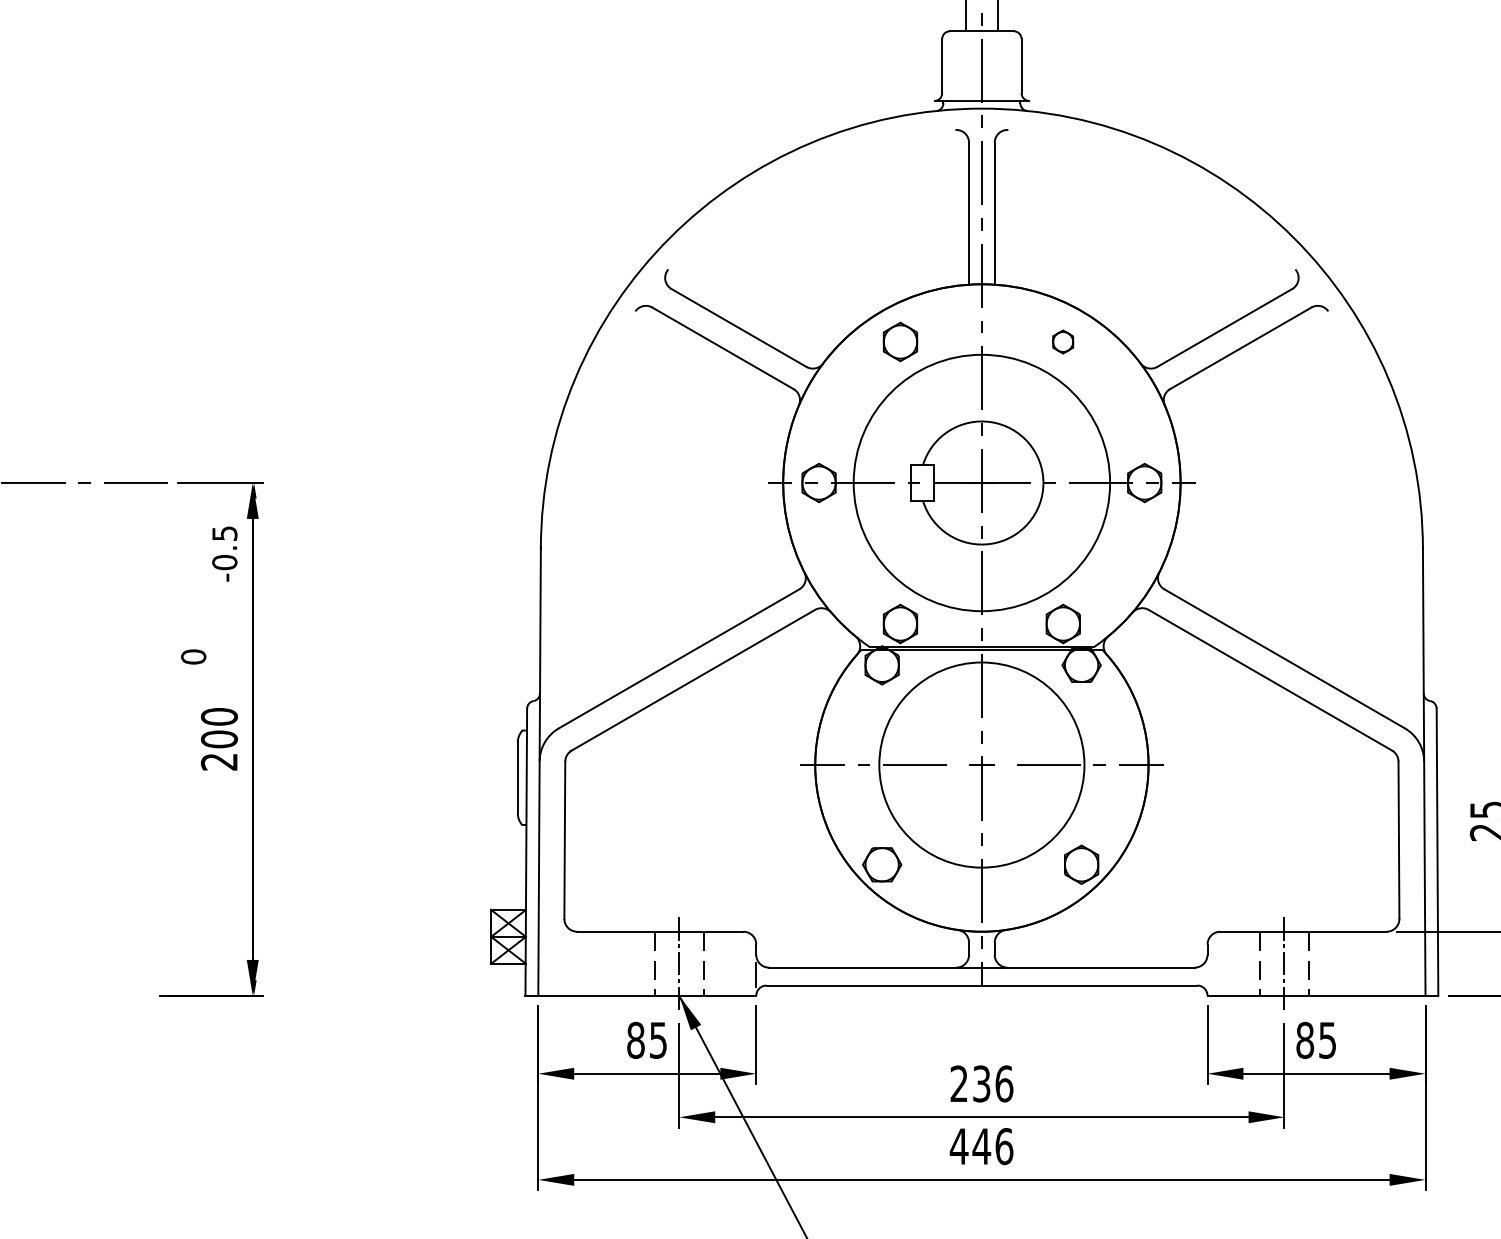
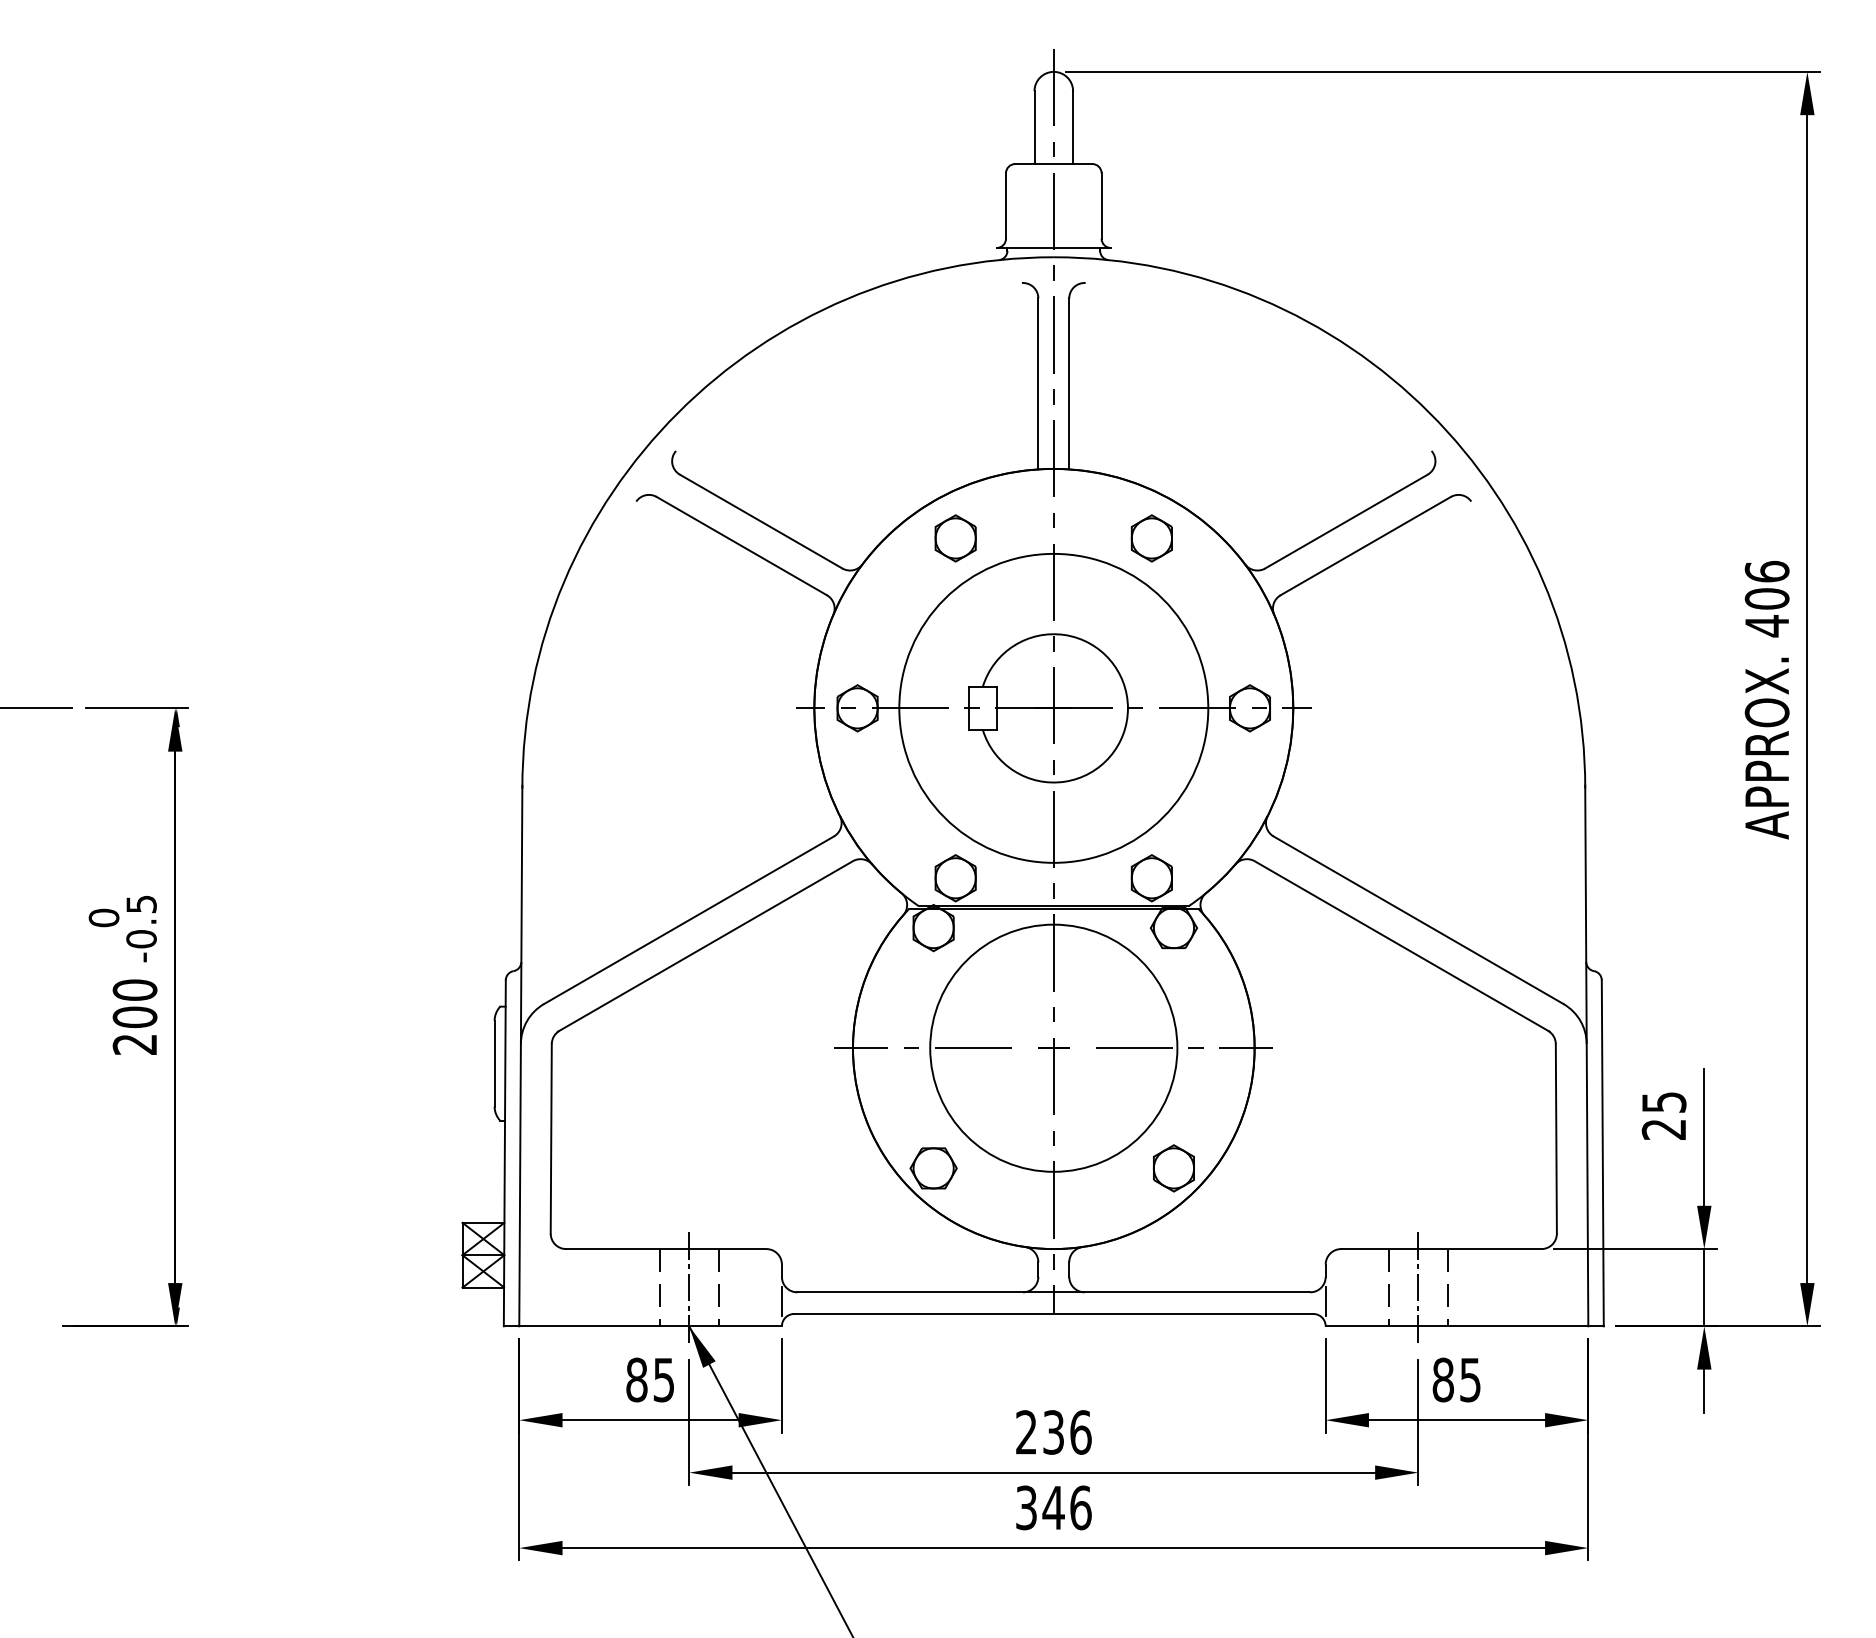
part: (1062, 342) -> (1151, 538), size x1.67
text: (224, 554) -> (141, 929), moved
line: (1207, 975) -> (1325, 1301), added
text: (959, 1146) -> (1026, 1507), 446 -> 346

